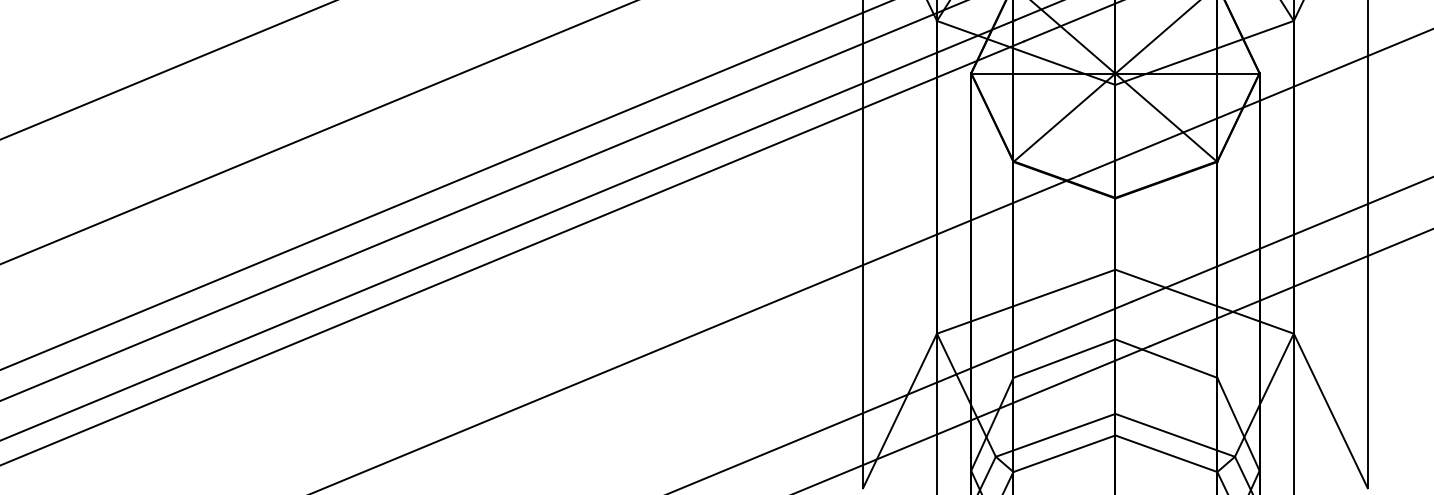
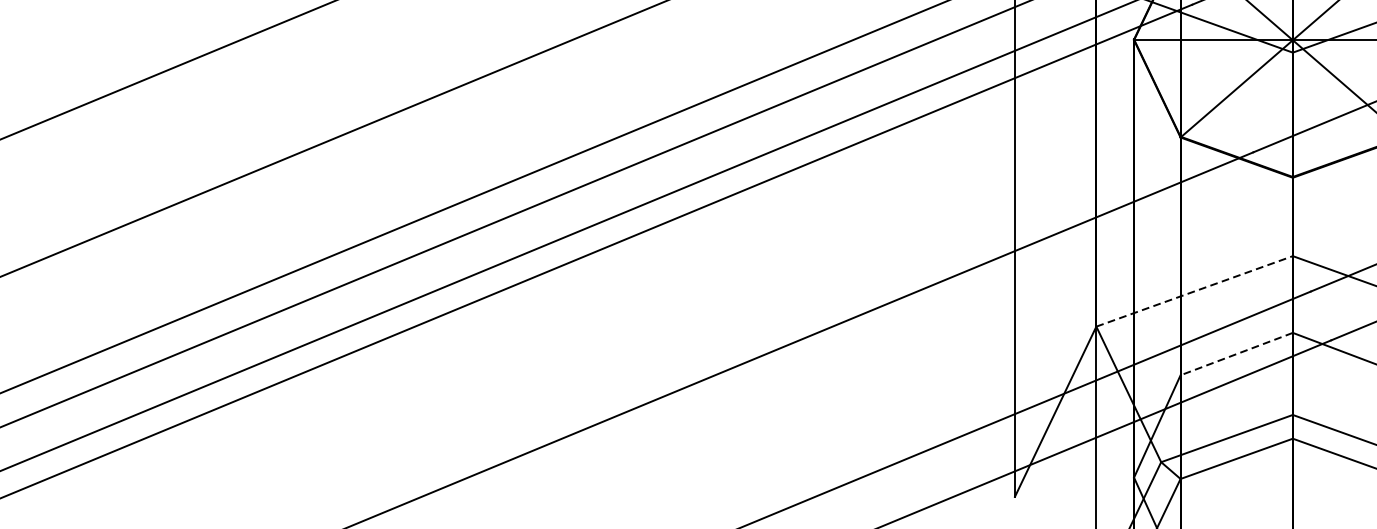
line: (1026, 301) -> (1194, 291), solid -> dashed
line: (1063, 358) -> (1235, 353), solid -> dashed

